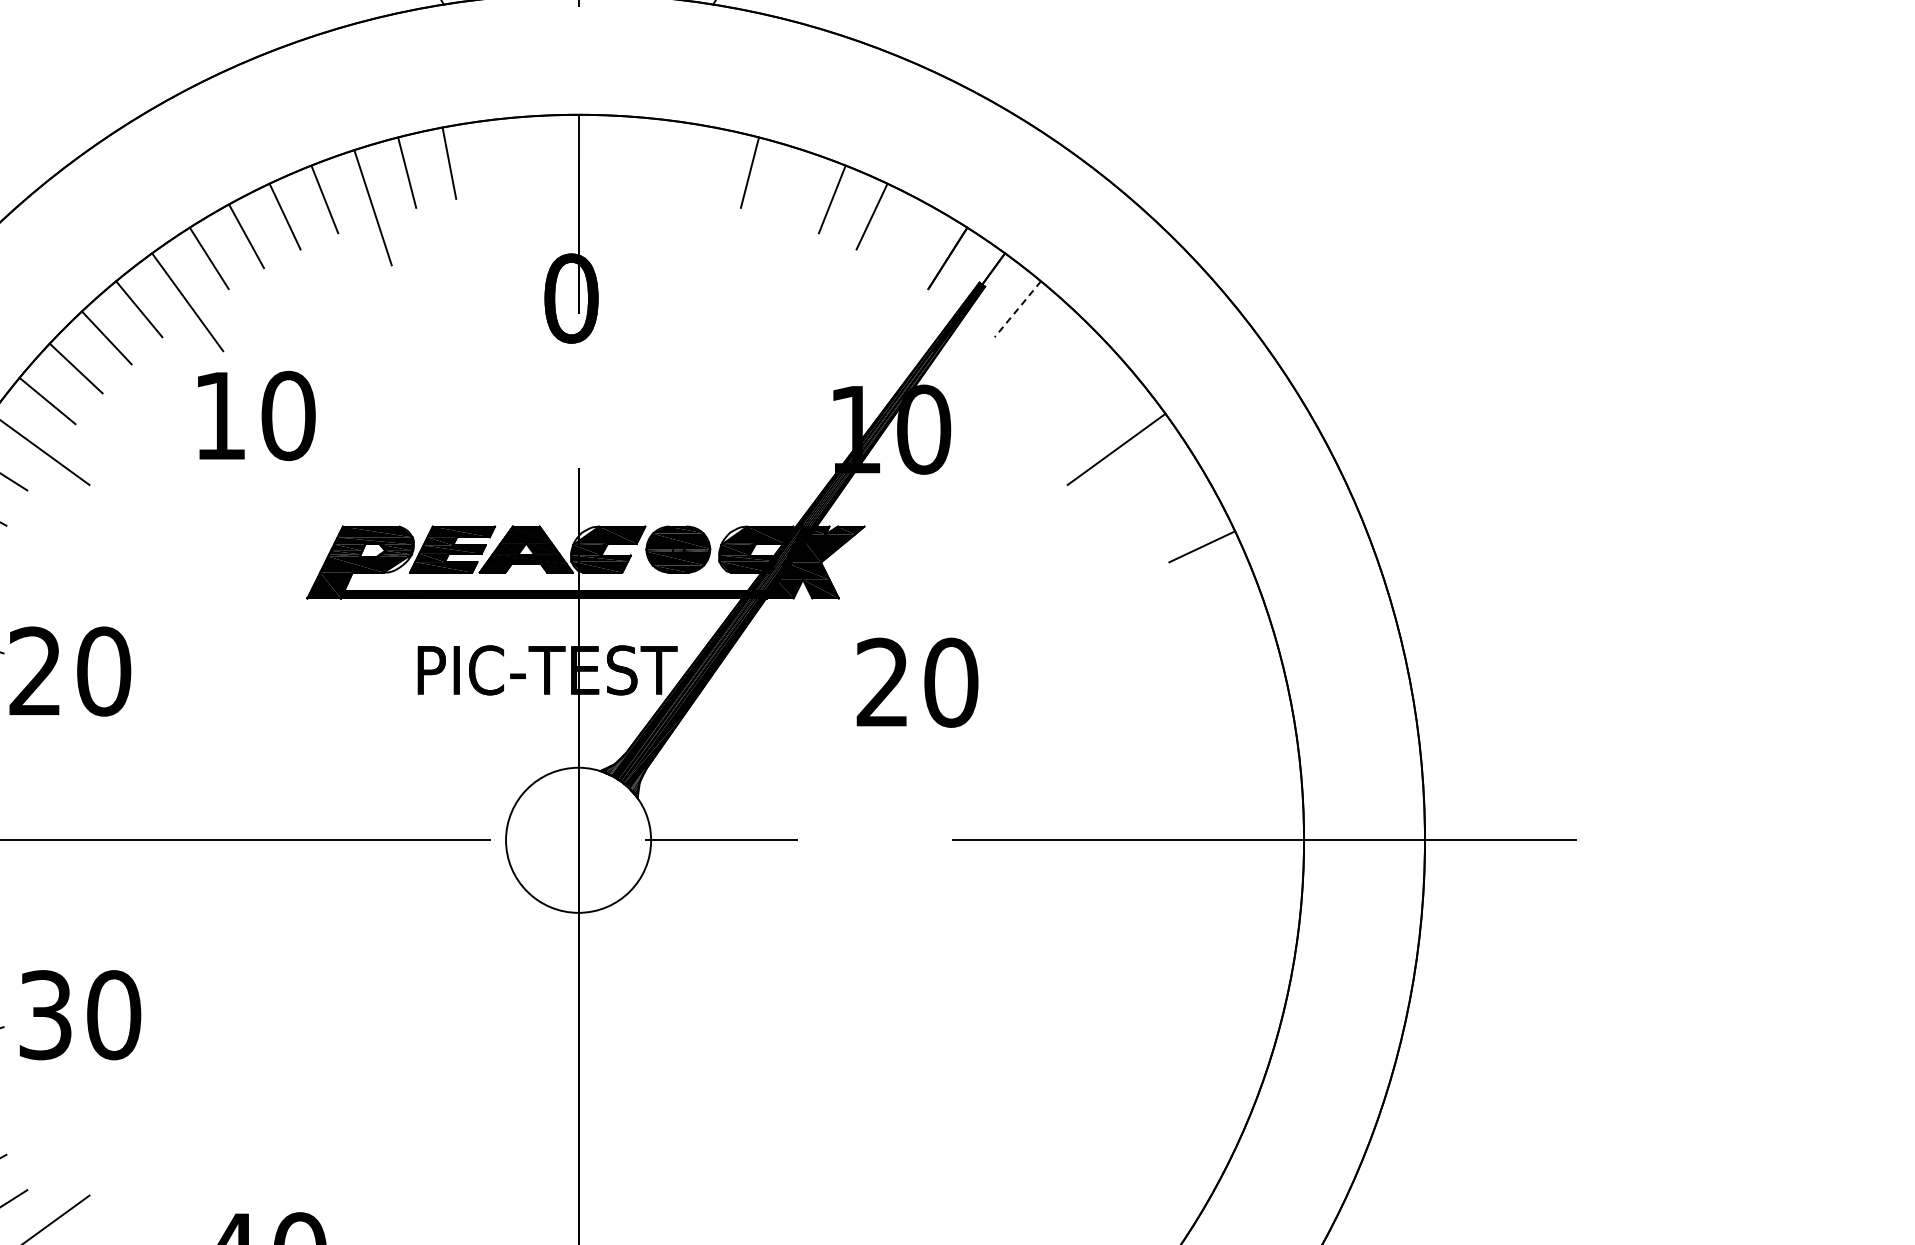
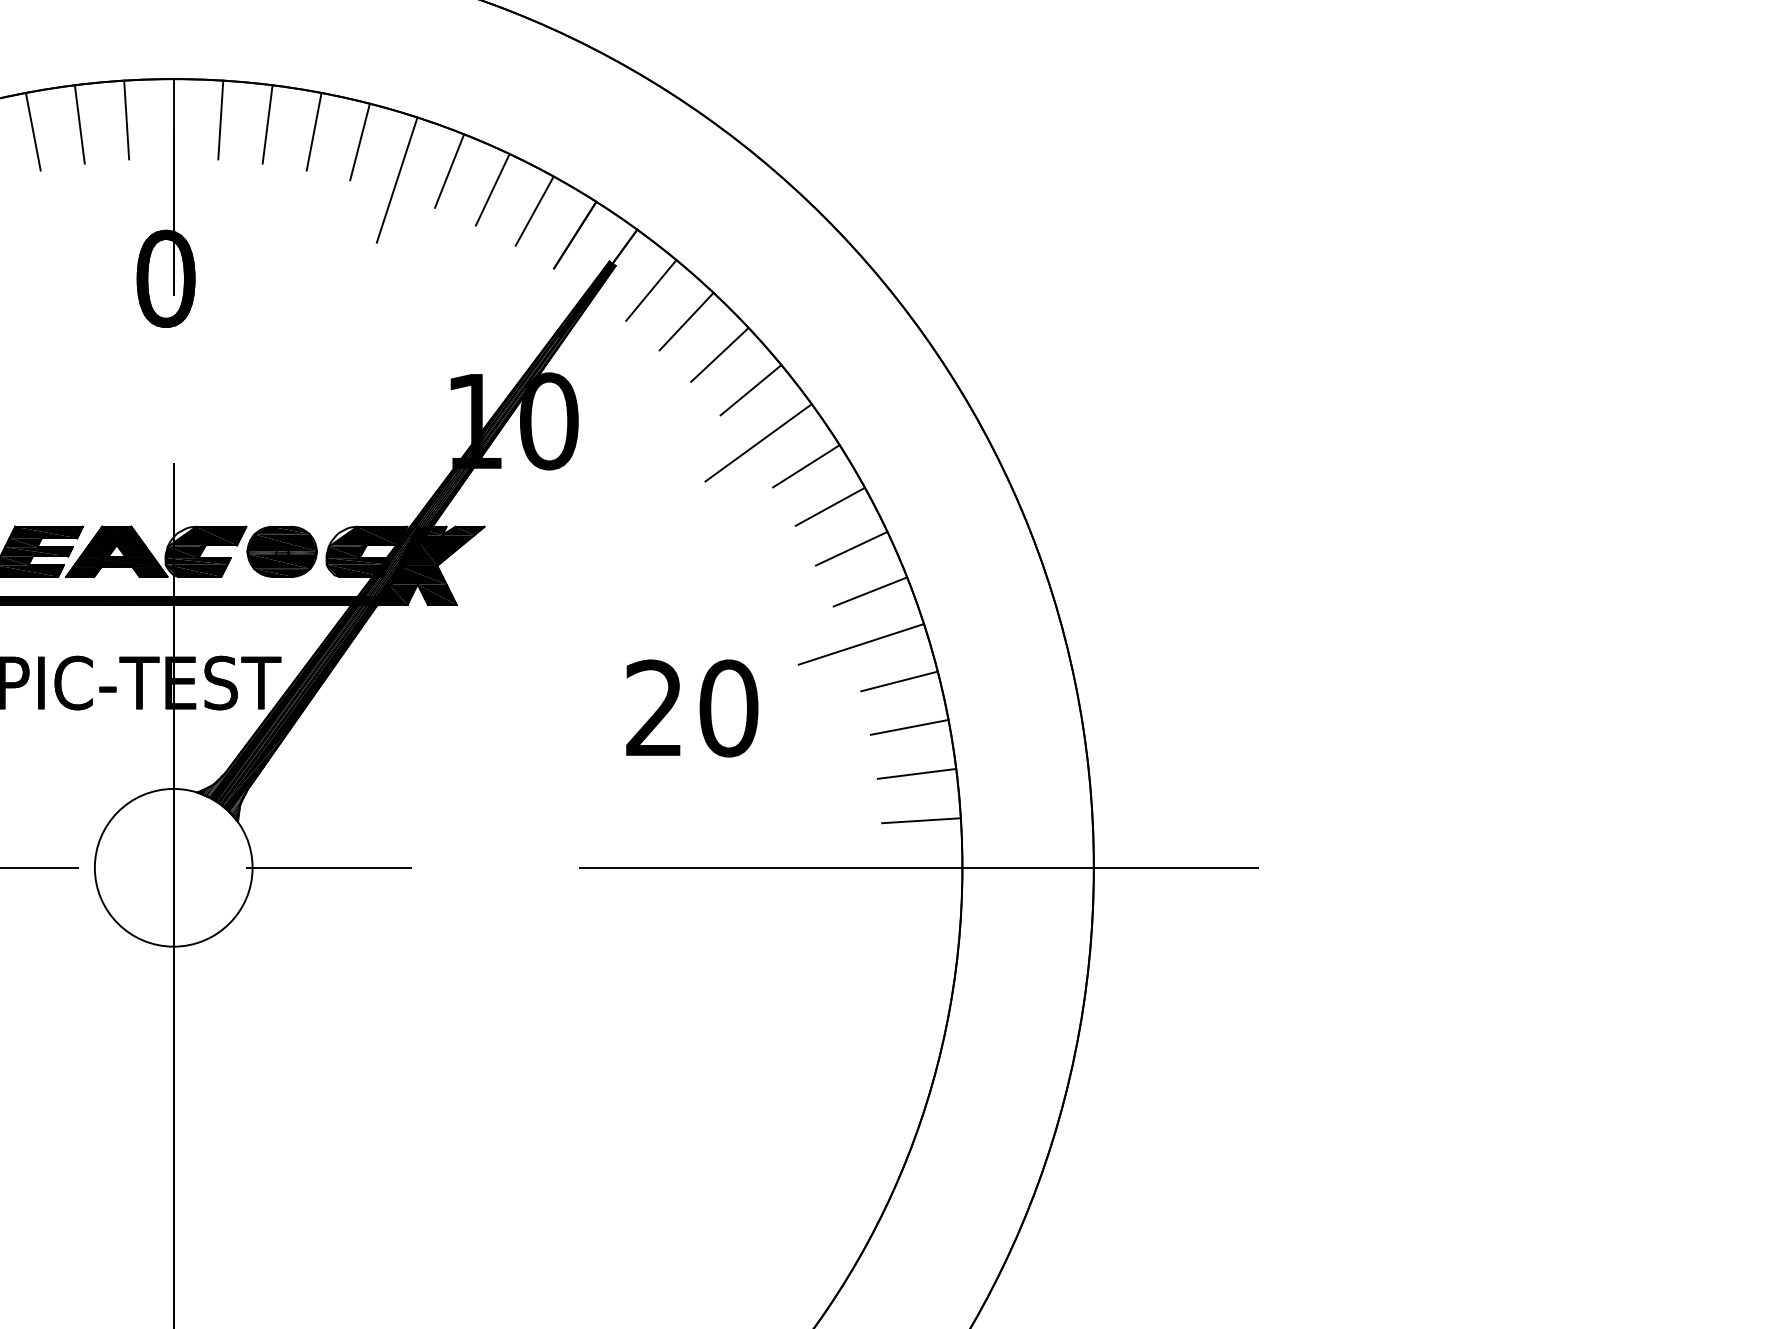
line: (535, 152) -> (126, 120), added
line: (621, 152) -> (220, 120), added
line: (491, 156) -> (79, 124), added
line: (664, 156) -> (267, 124), added
line: (707, 162) -> (313, 130), added
line: (783, 207) -> (396, 179), added
line: (910, 236) -> (534, 211), added
line: (1017, 309) -> (650, 290), dashed -> solid
line: (1050, 337) -> (686, 321), added
line: (1080, 368) -> (719, 354), added
line: (1109, 400) -> (750, 389), added
line: (1160, 470) -> (806, 465), added
line: (1182, 507) -> (830, 506), added
line: (1219, 586) -> (870, 591), added
line: (1210, 634) -> (860, 644), added
line: (1246, 668) -> (899, 681), added
text: (917, 682) -> (692, 708), moved
line: (1255, 710) -> (909, 726), added
line: (1262, 753) -> (917, 773), added
line: (1266, 796) -> (921, 820), added

